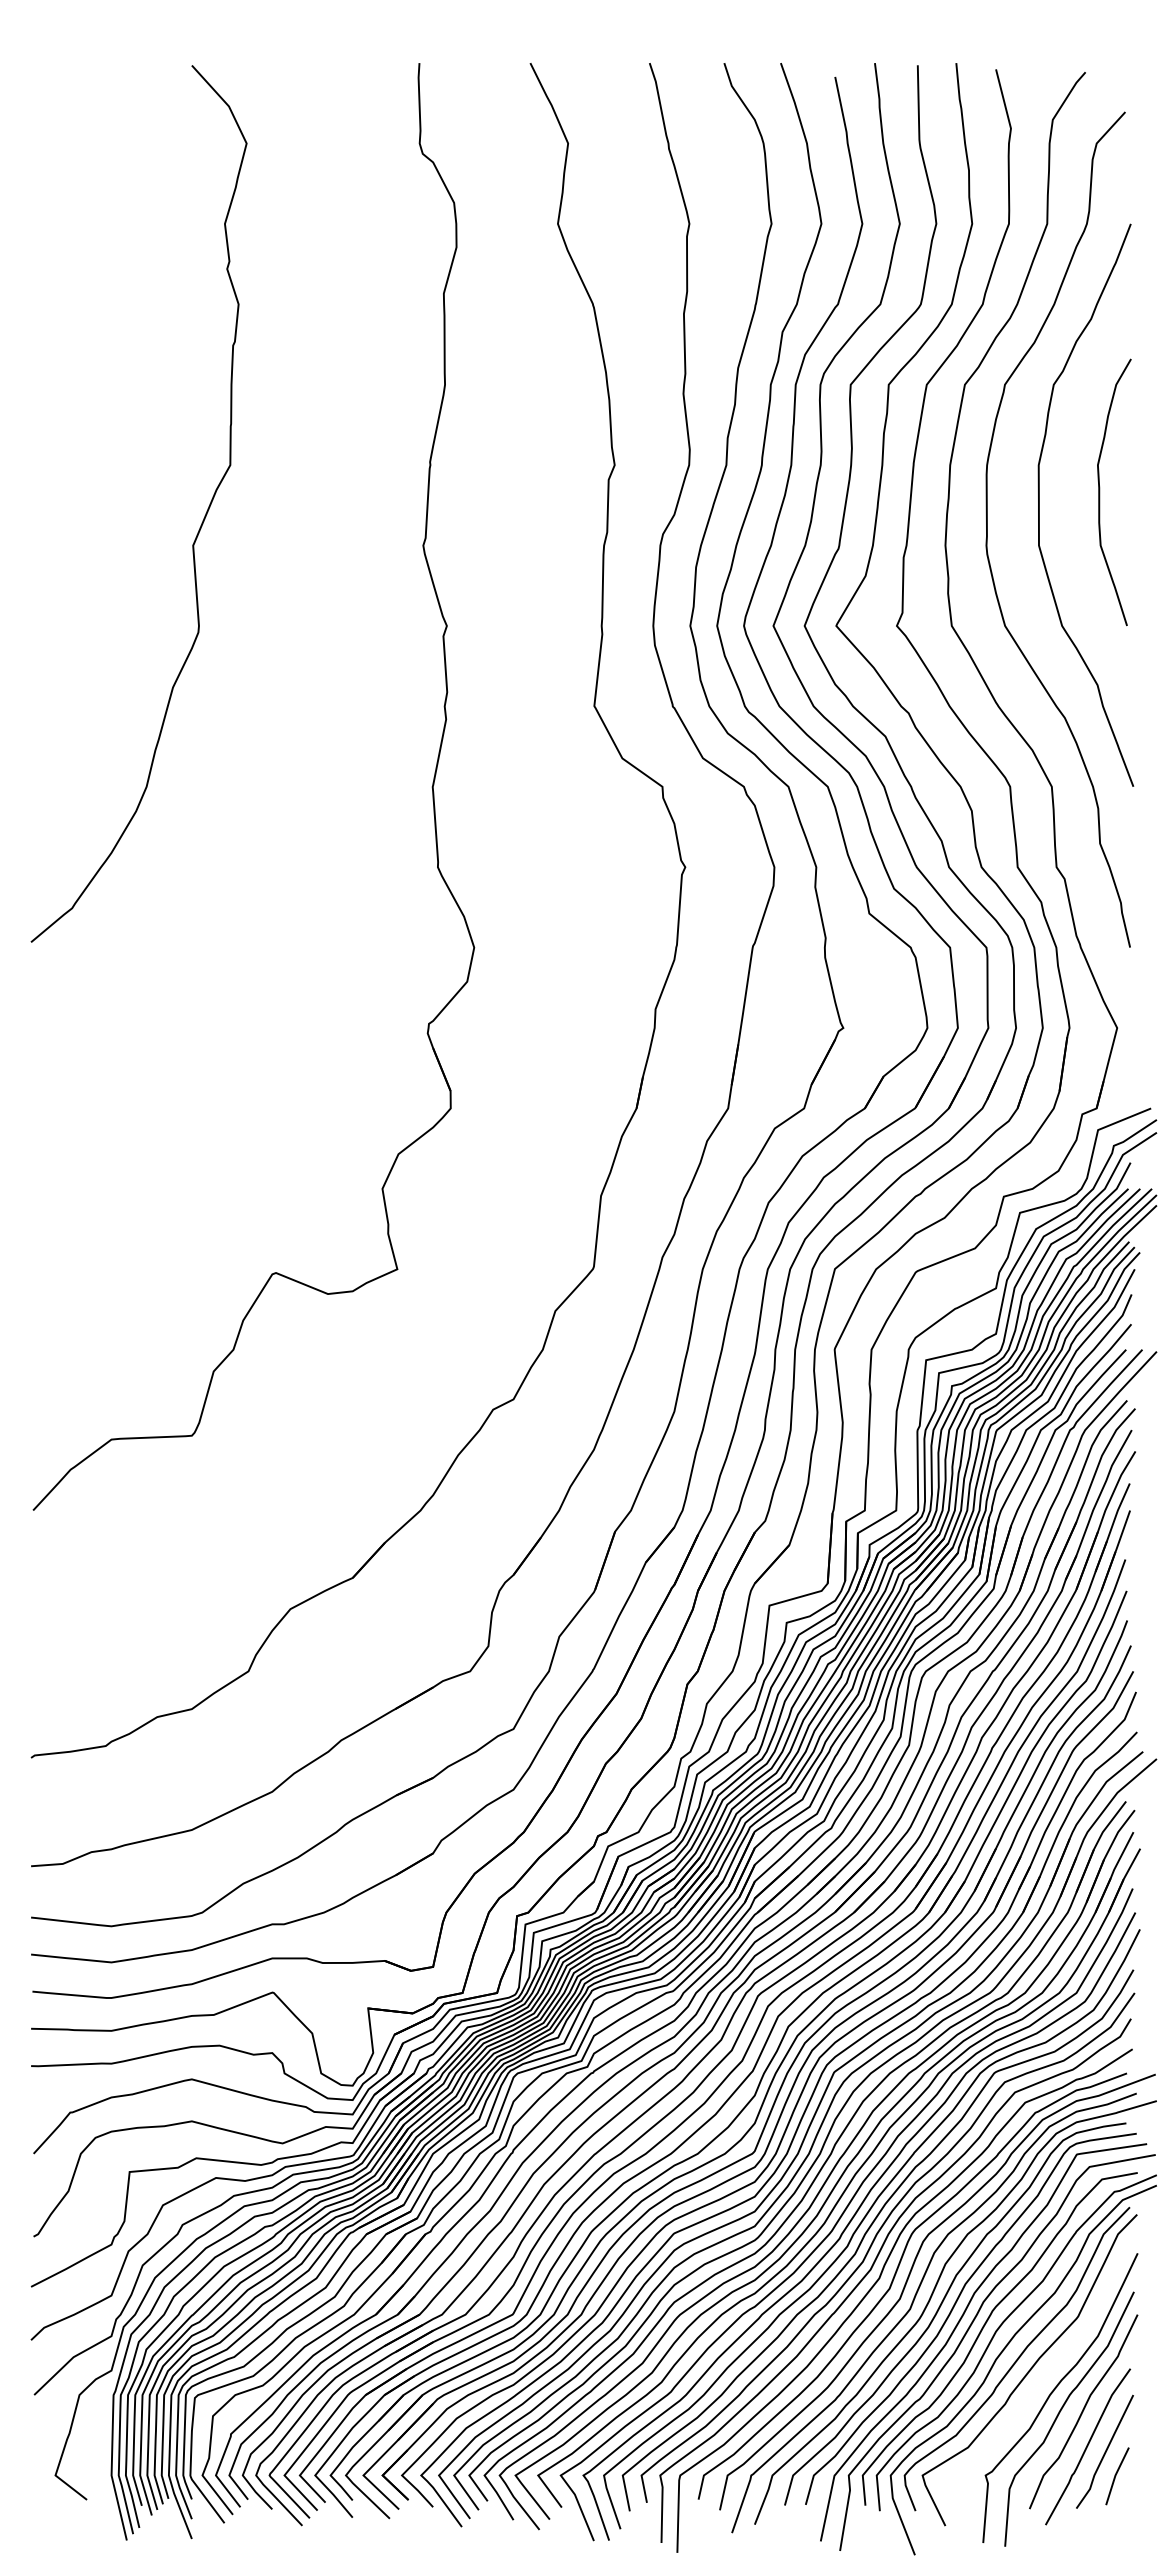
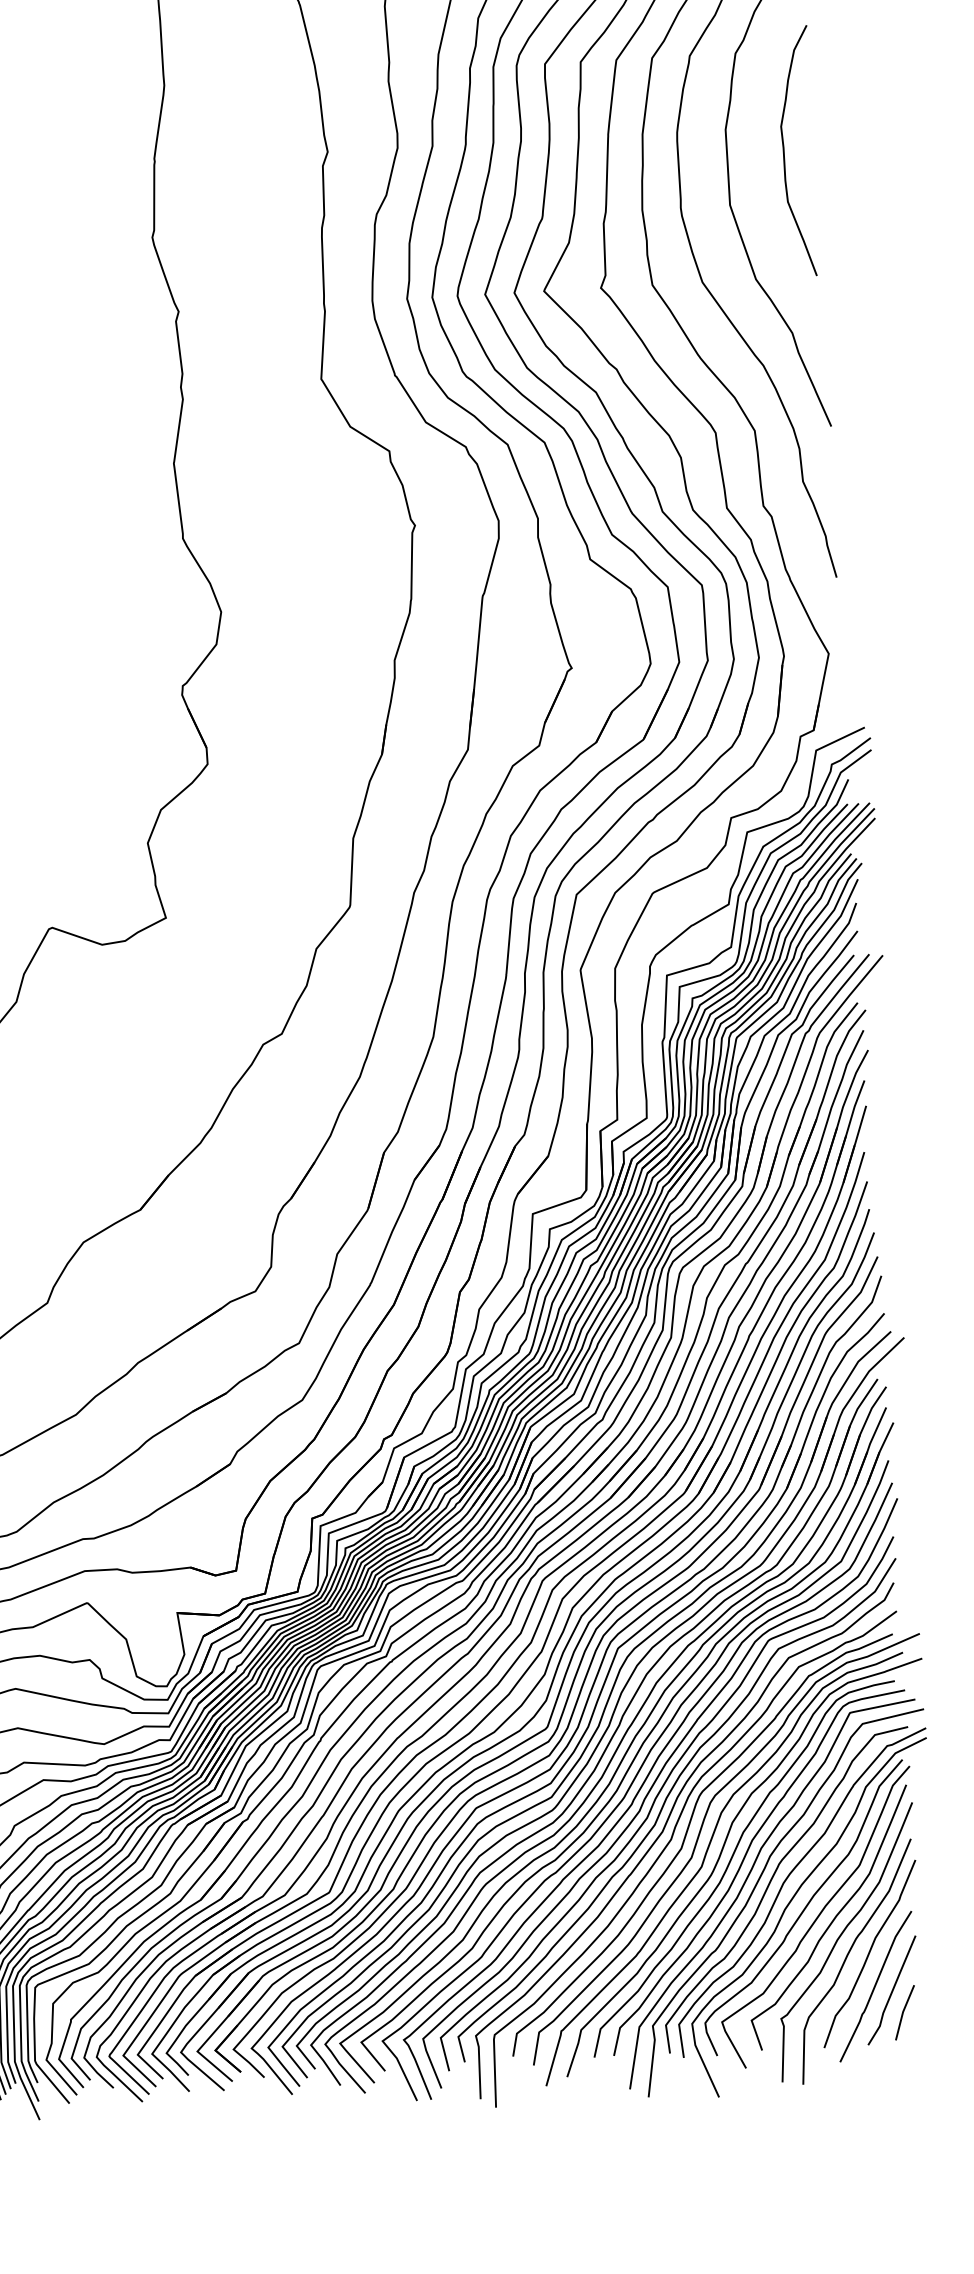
curve: (1046, 2372) -> (832, 1919), added

